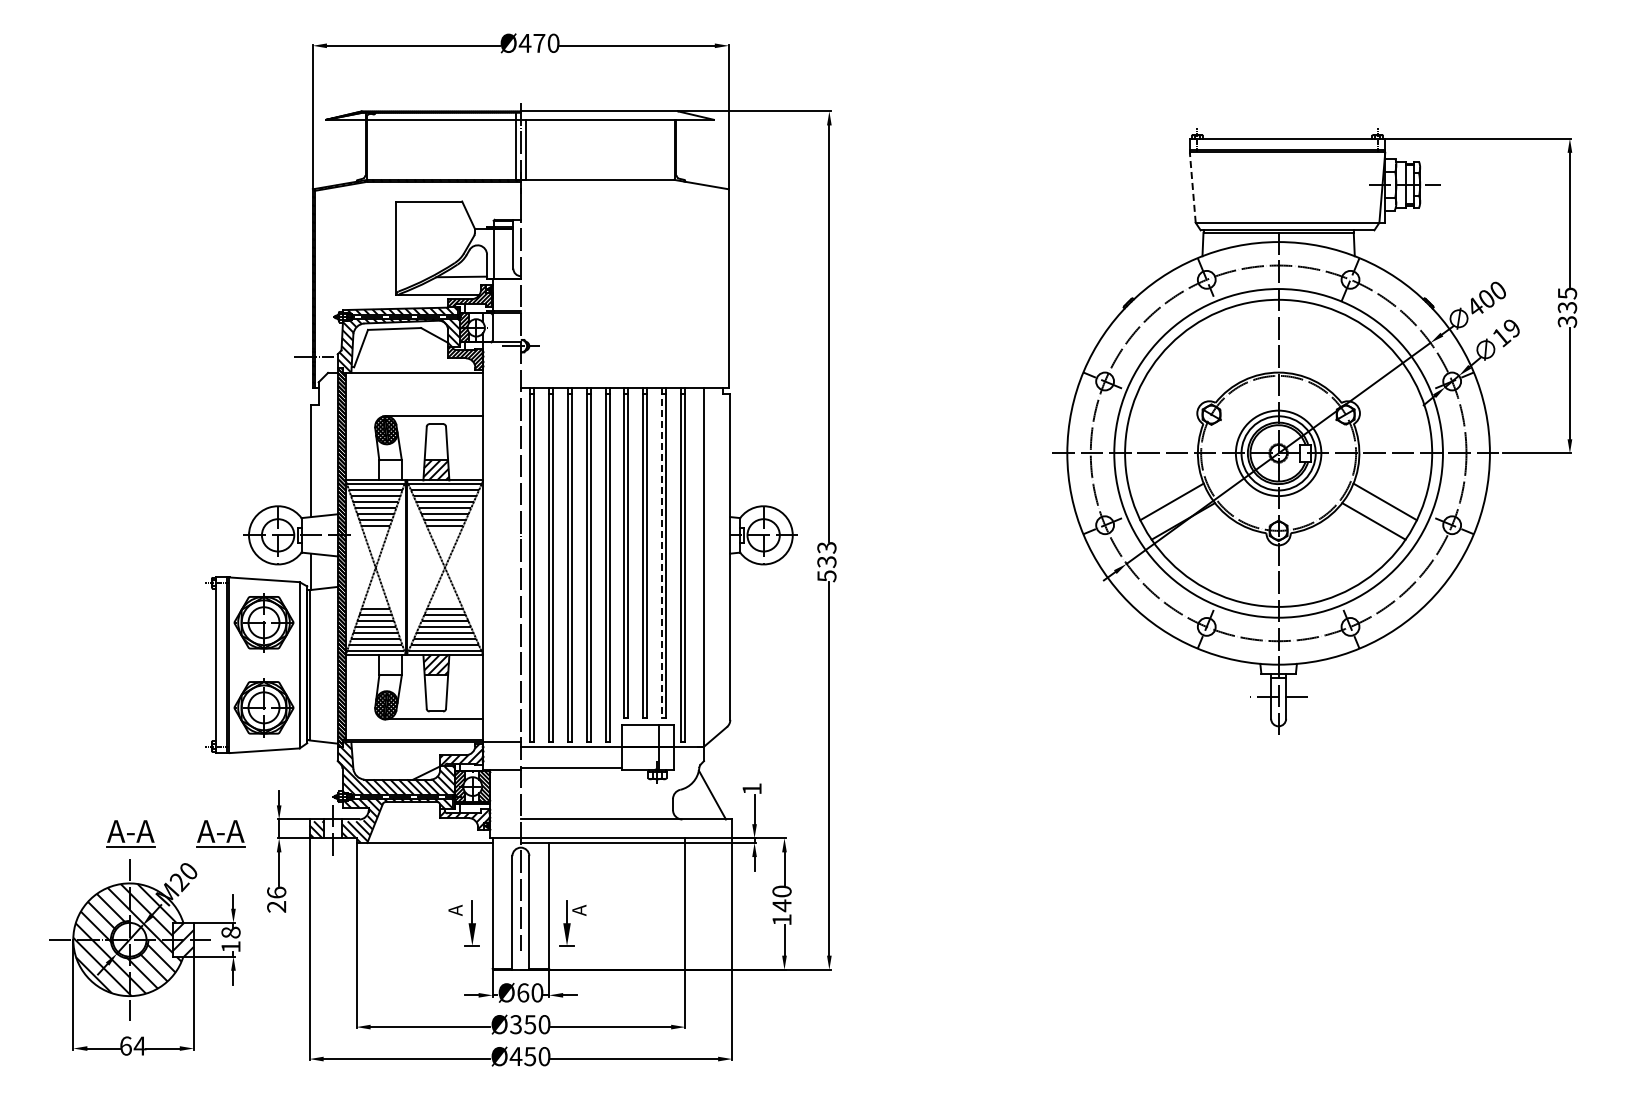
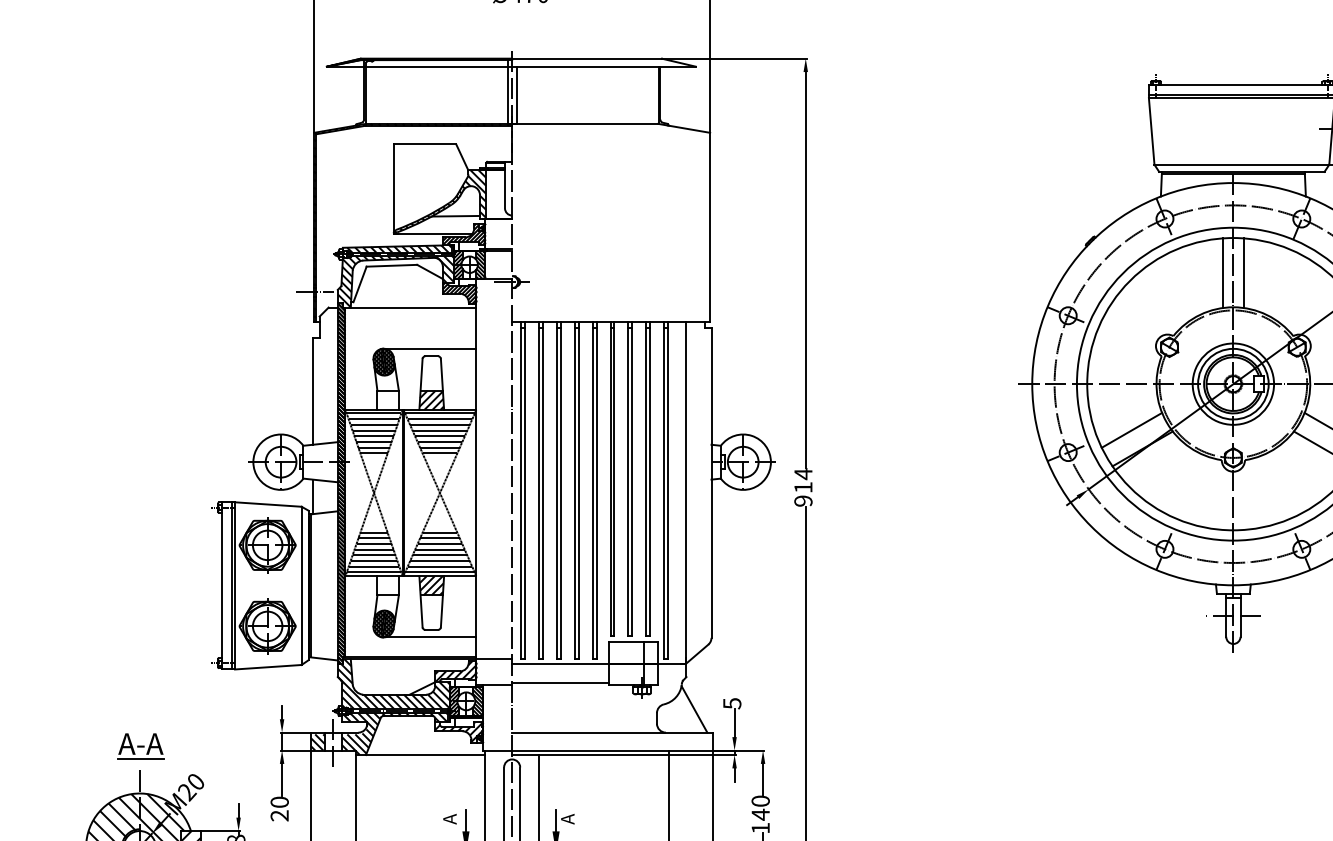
line: (1192, 187) -> (1151, 131), dashed -> solid
hatch: (445, 261) -> (440, 201), added
hatch: (487, 327) -> (480, 264), added
line: (1267, 336) -> (1222, 272), added
line: (1289, 336) -> (1243, 272), added
line: (661, 553) -> (645, 479), dashed -> solid
text: (826, 561) -> (803, 487), 533 -> 914
text: (751, 789) -> (731, 704), 1 -> 5
part: (220, 833) -> (226, 745), removed
text: (276, 892) -> (279, 802), 26 -> 20

